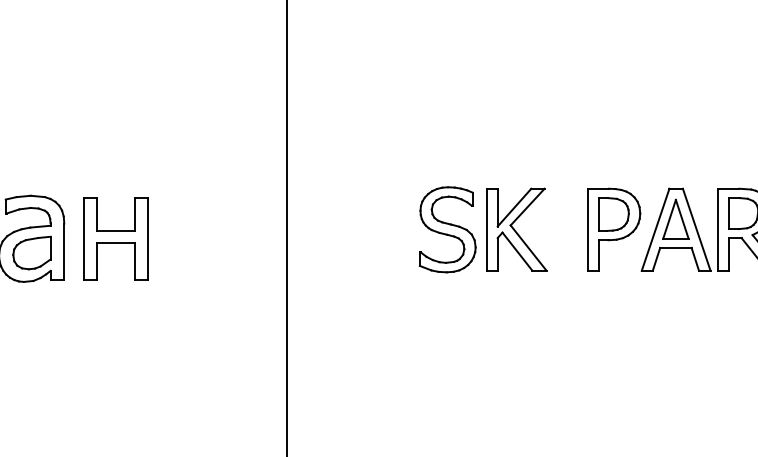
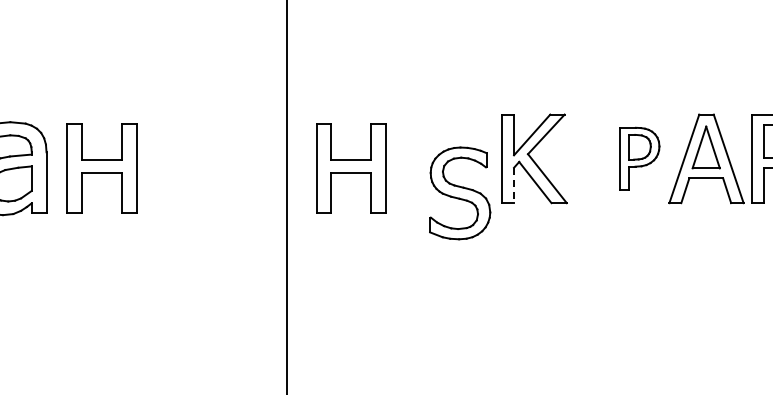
part: (447, 229) -> (459, 193), moved
part: (614, 229) -> (640, 158), size x0.7
part: (346, 238) -> (350, 168), added
line: (497, 254) -> (513, 185), solid -> dashed

